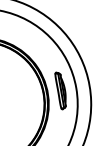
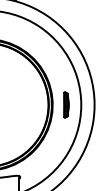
part: (61, 90) -> (66, 104), size x0.7

